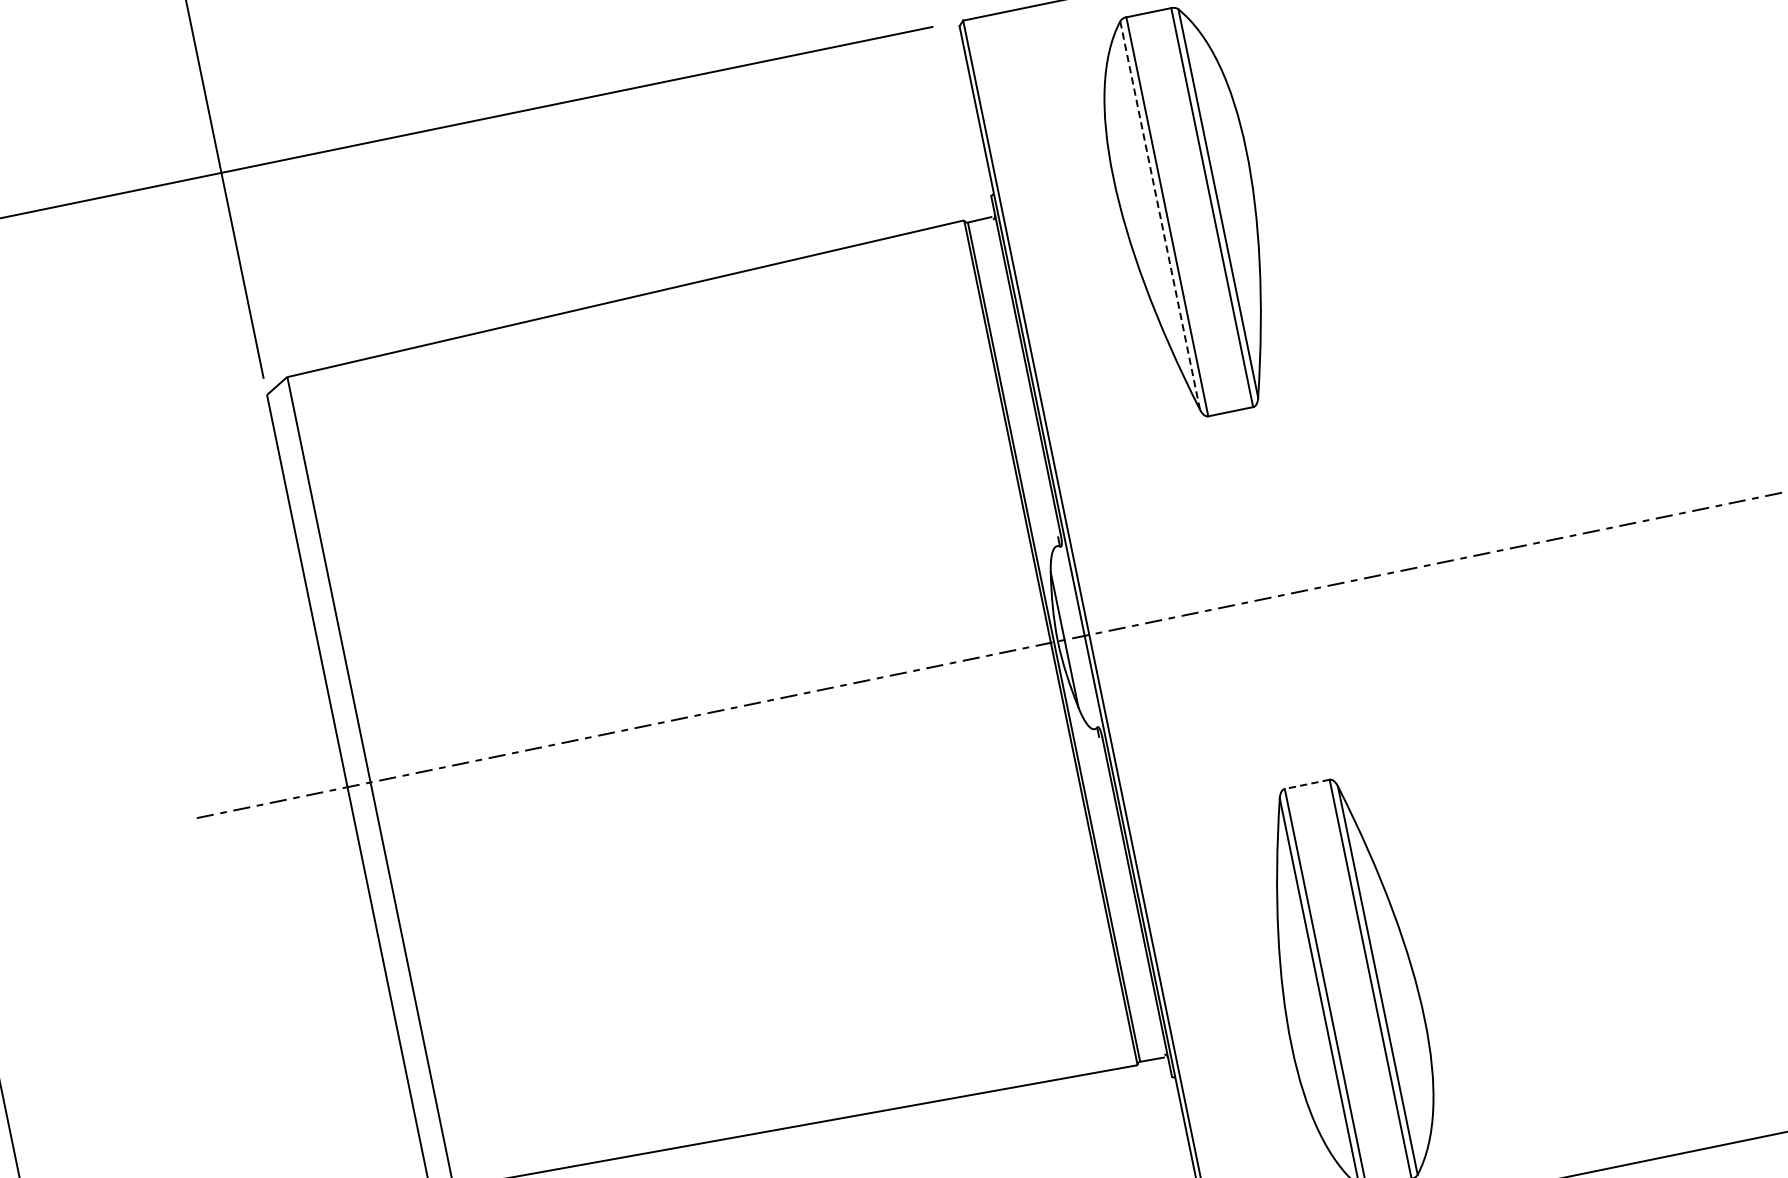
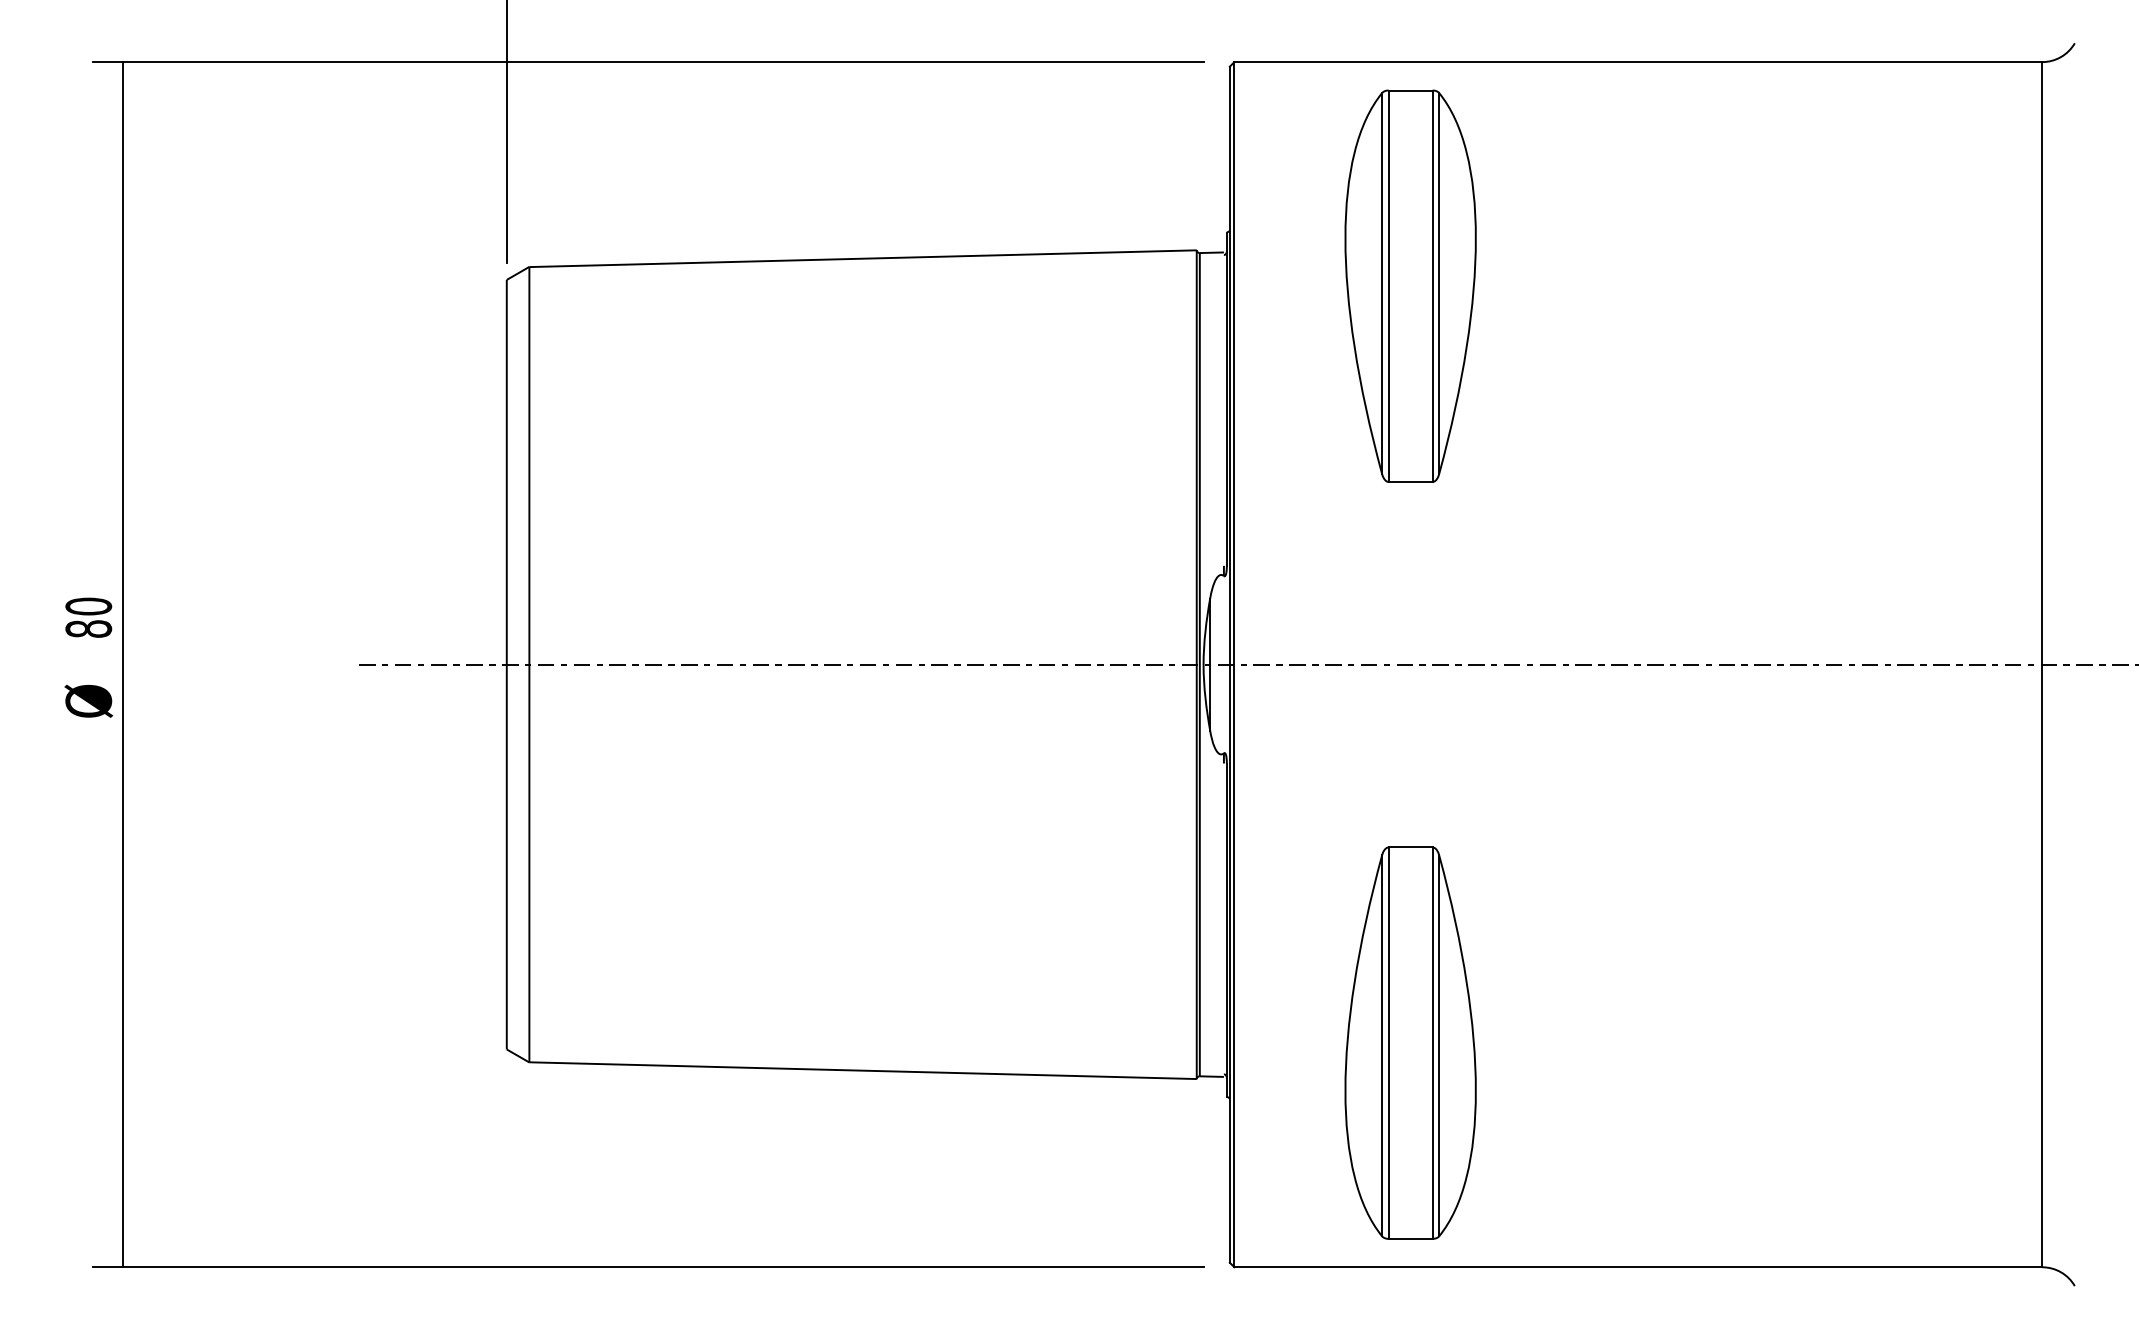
line: (1160, 216) -> (1382, 284), dashed -> solid
line: (1307, 784) -> (1410, 847), dashed -> solid

